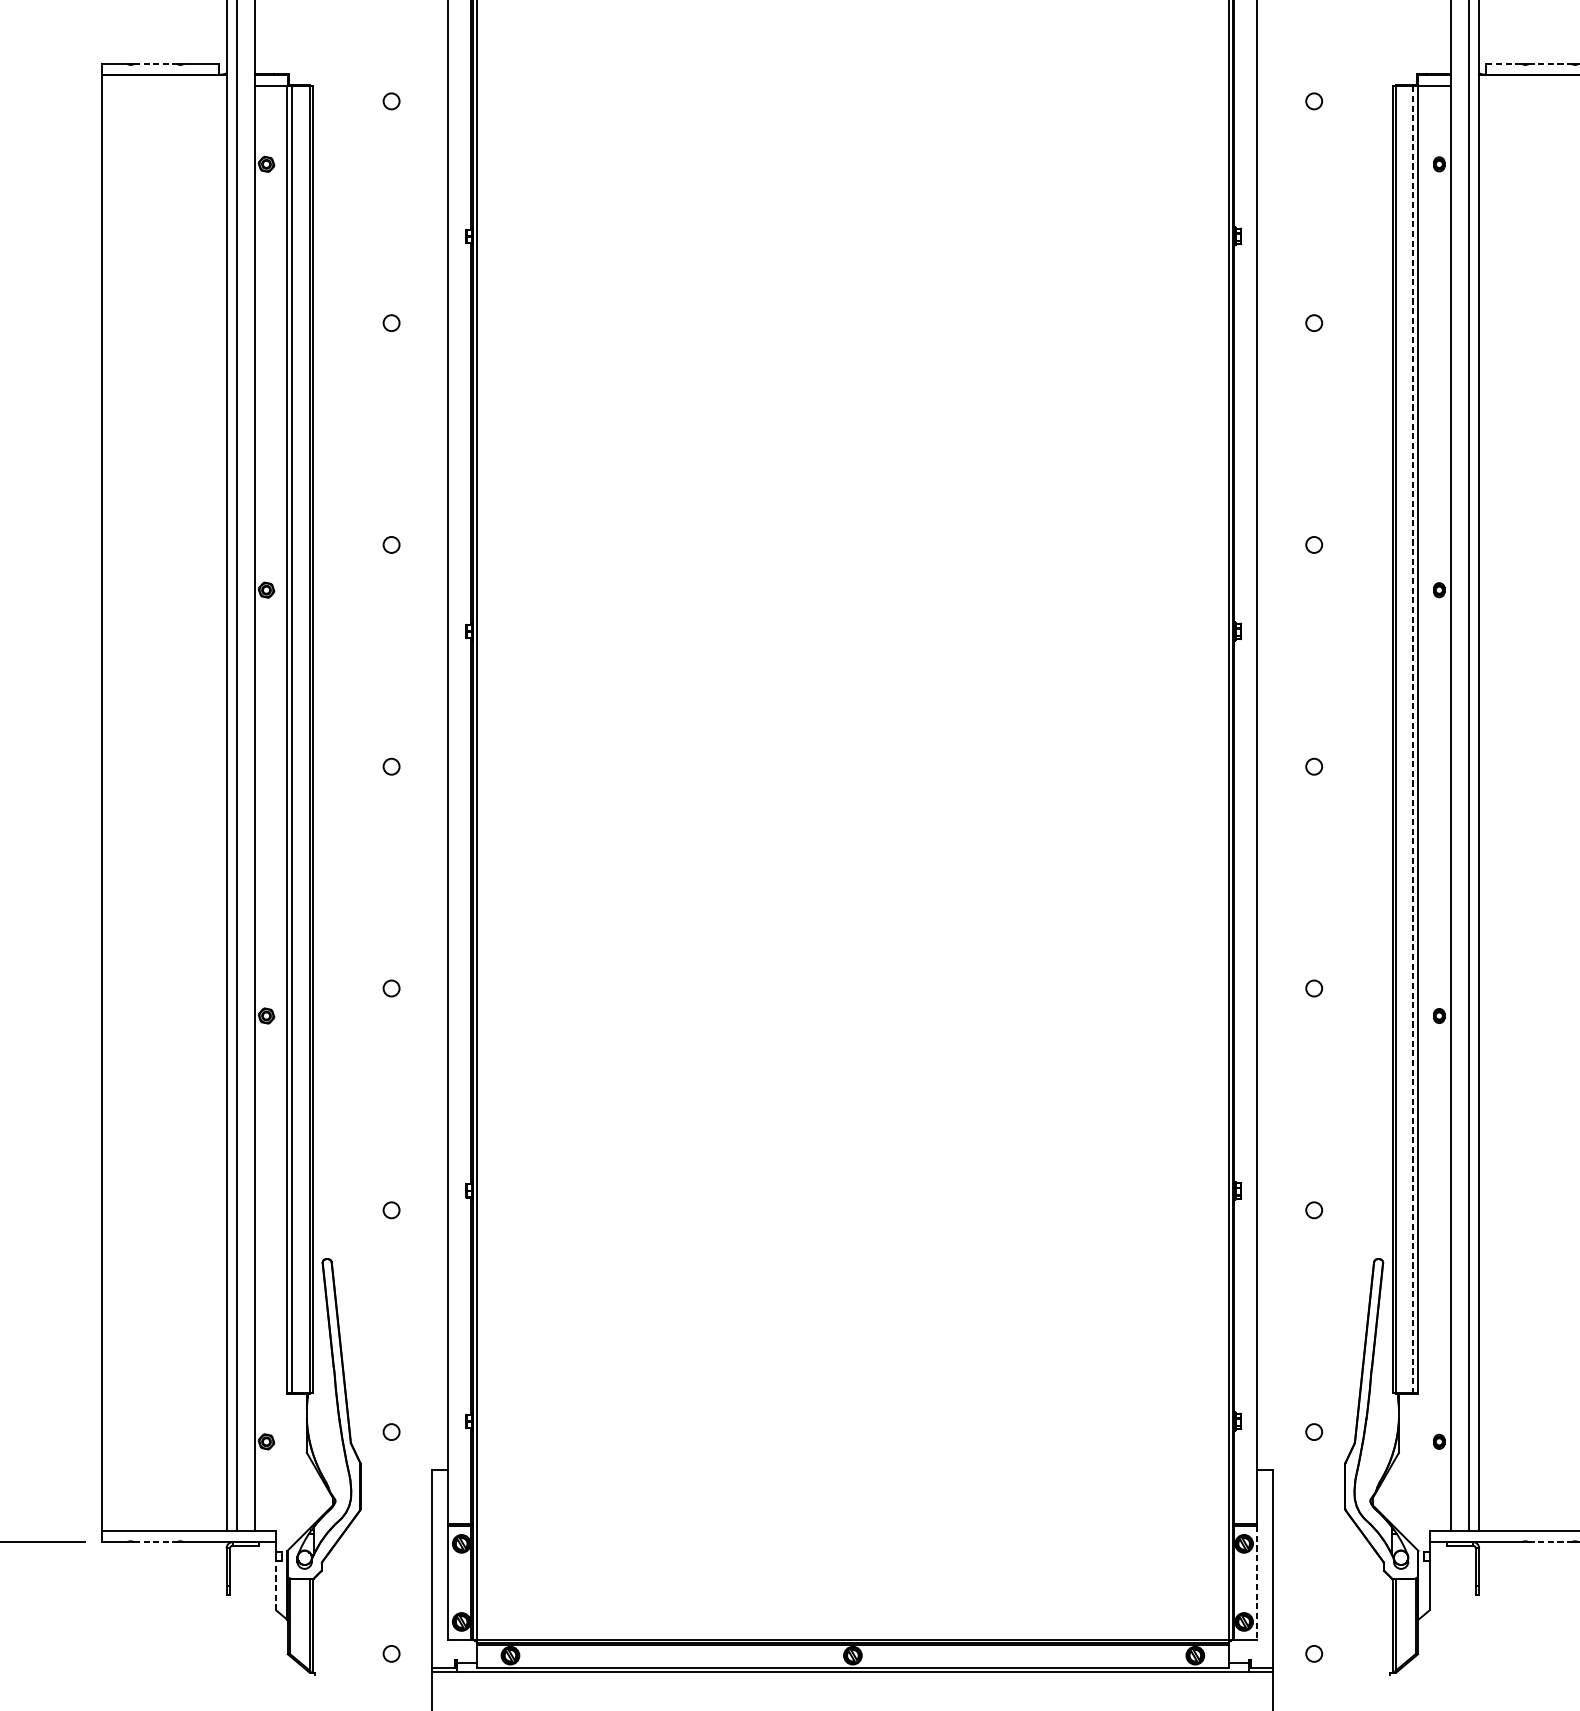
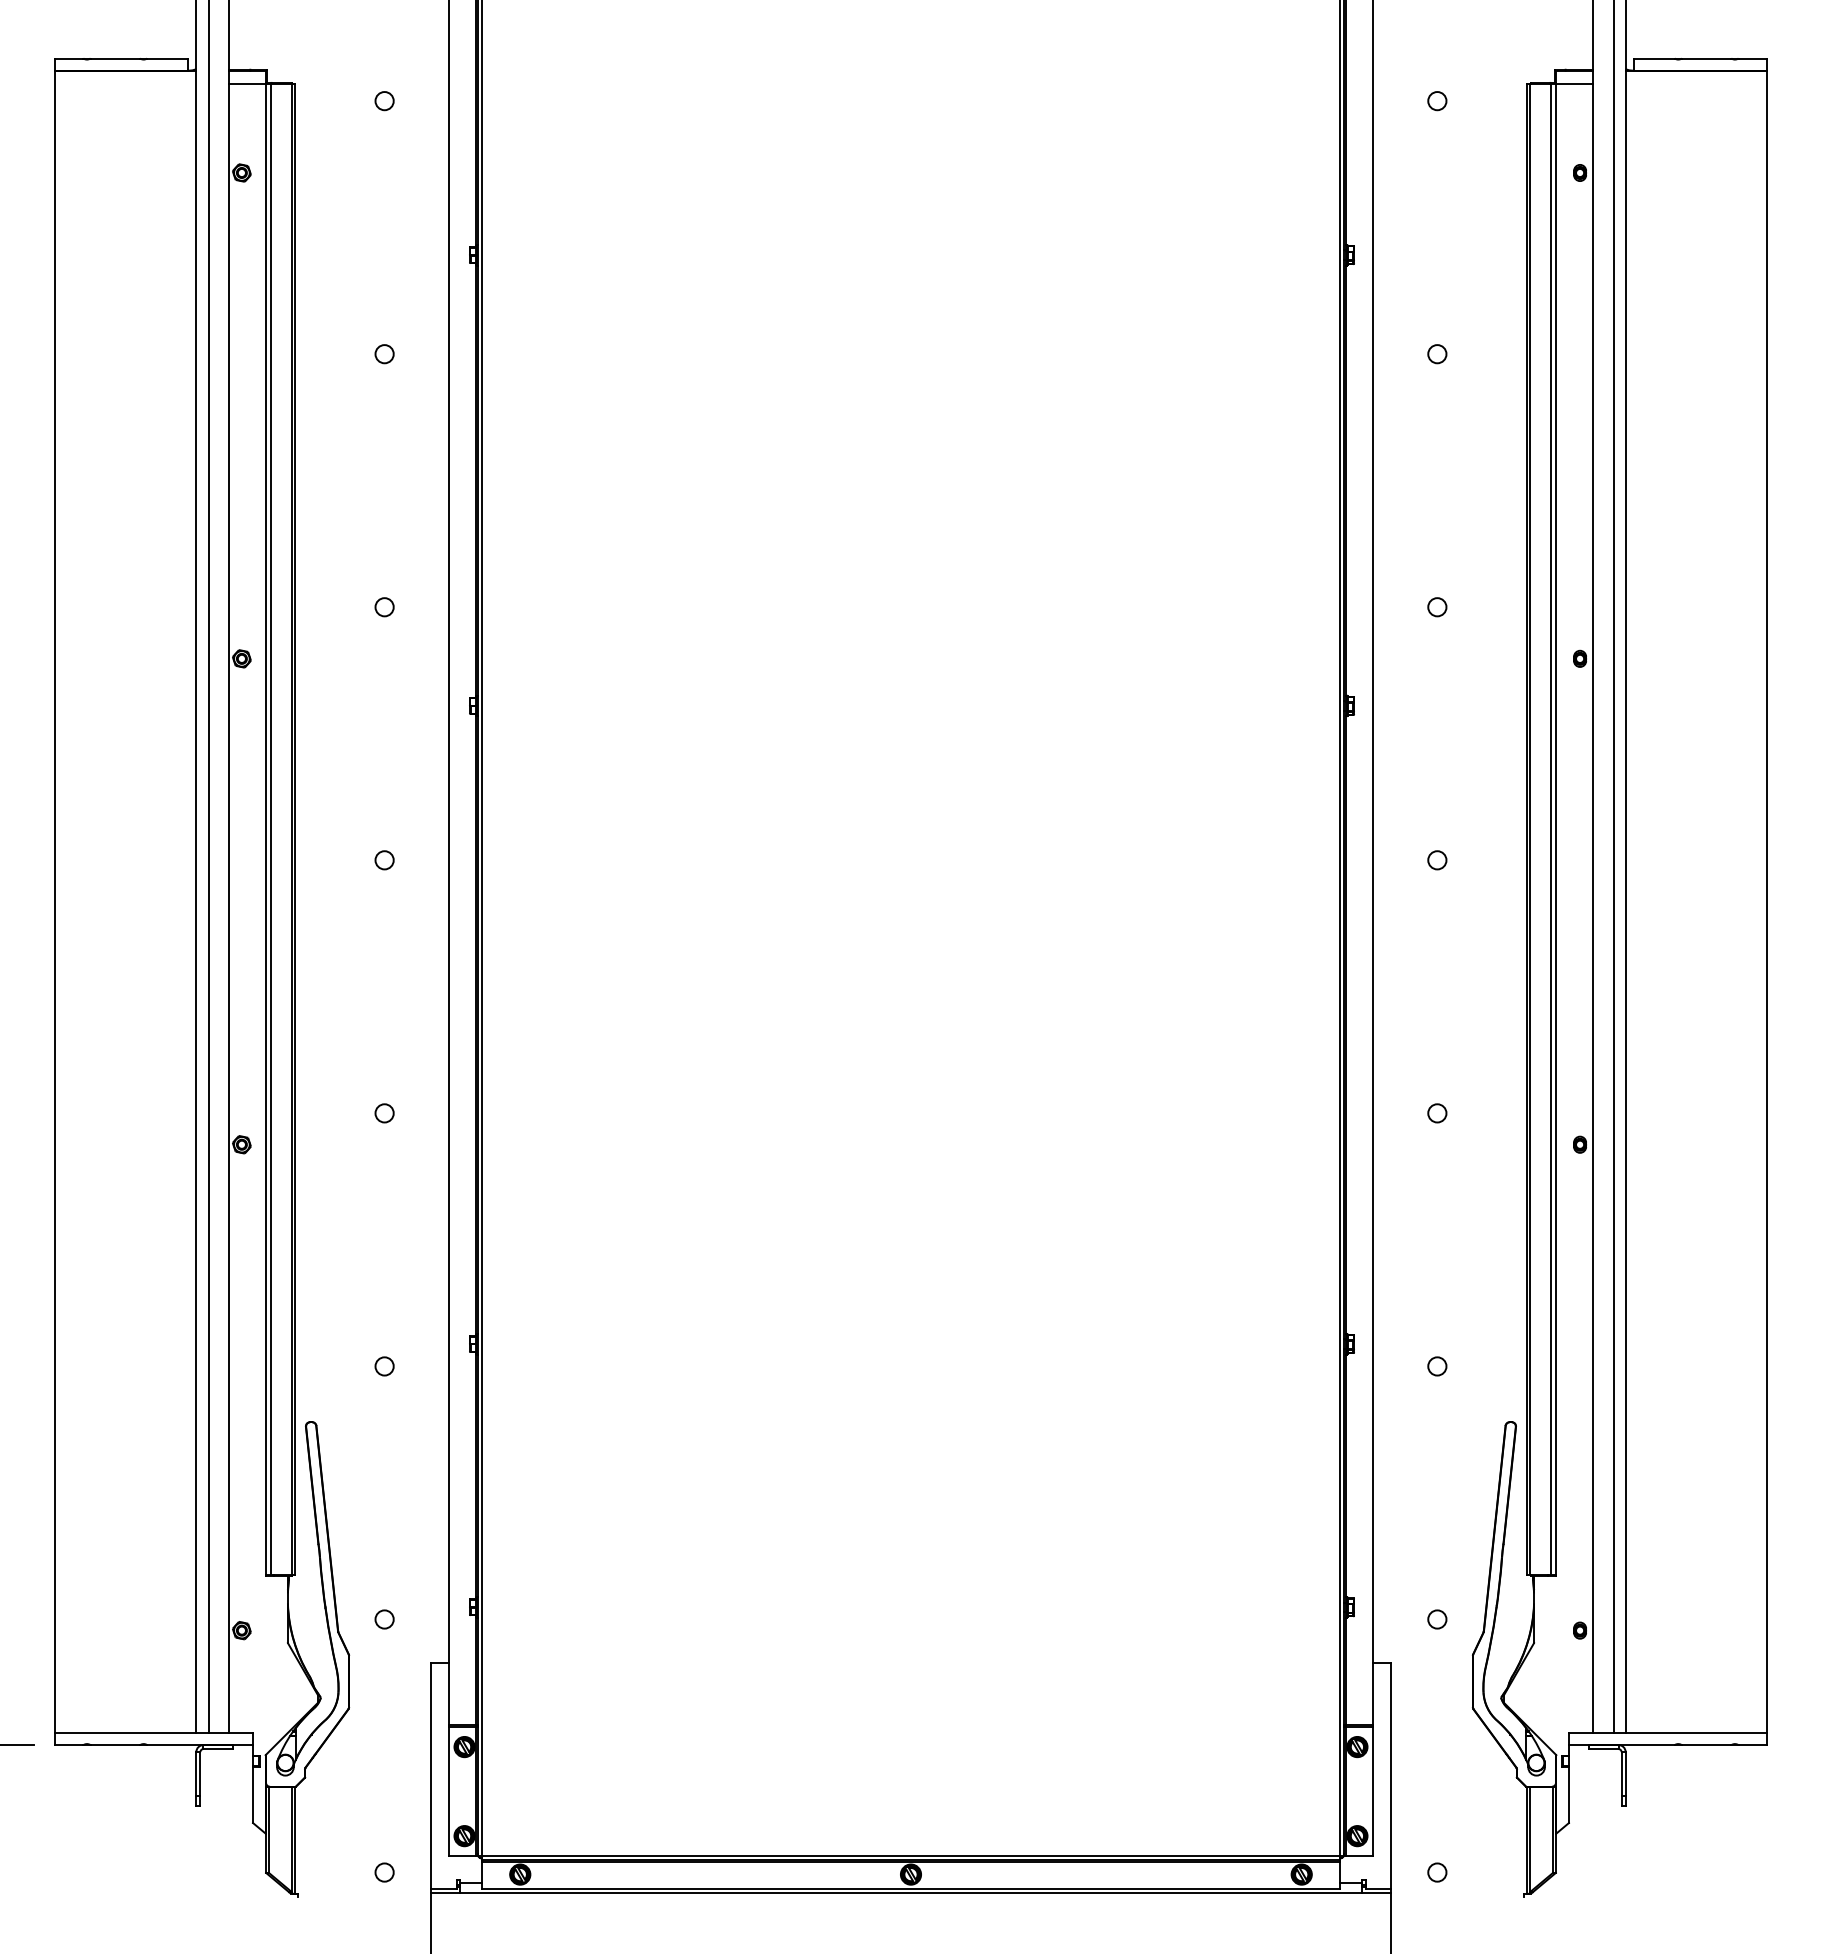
line: (155, 64) -> (115, 58), dashed -> solid
line: (1504, 64) -> (1654, 58), dashed -> solid
line: (1550, 64) -> (1706, 58), dashed -> solid
line: (1413, 739) -> (1550, 829), dashed -> solid
line: (155, 1542) -> (115, 1745), dashed -> solid
line: (1550, 1542) -> (1706, 1745), dashed -> solid
line: (1257, 1582) -> (1372, 1791), dashed -> solid
line: (276, 1585) -> (253, 1794), dashed -> solid

